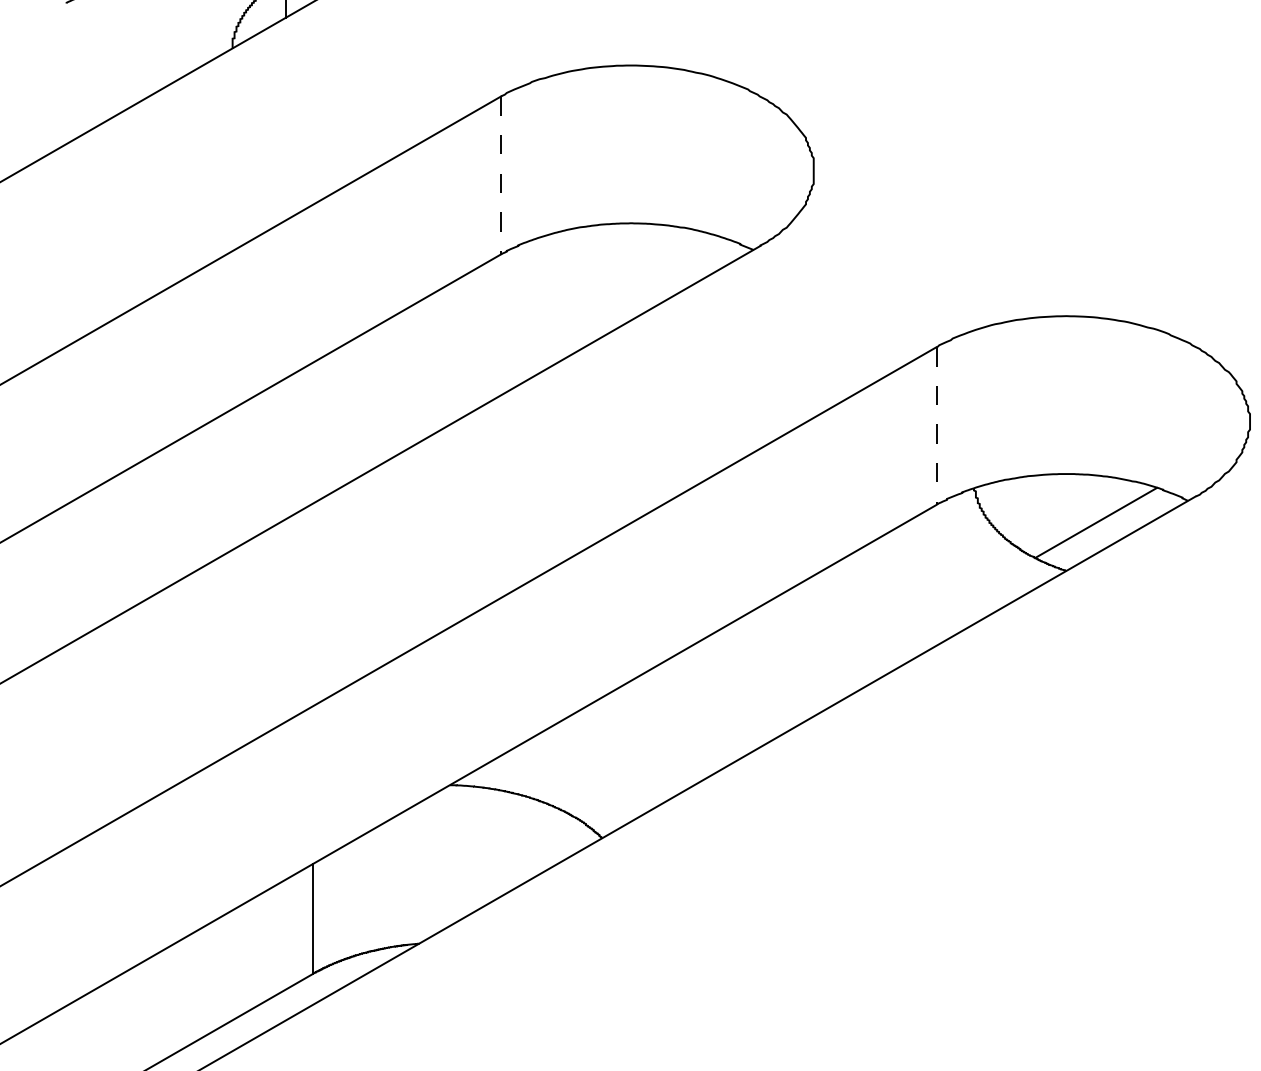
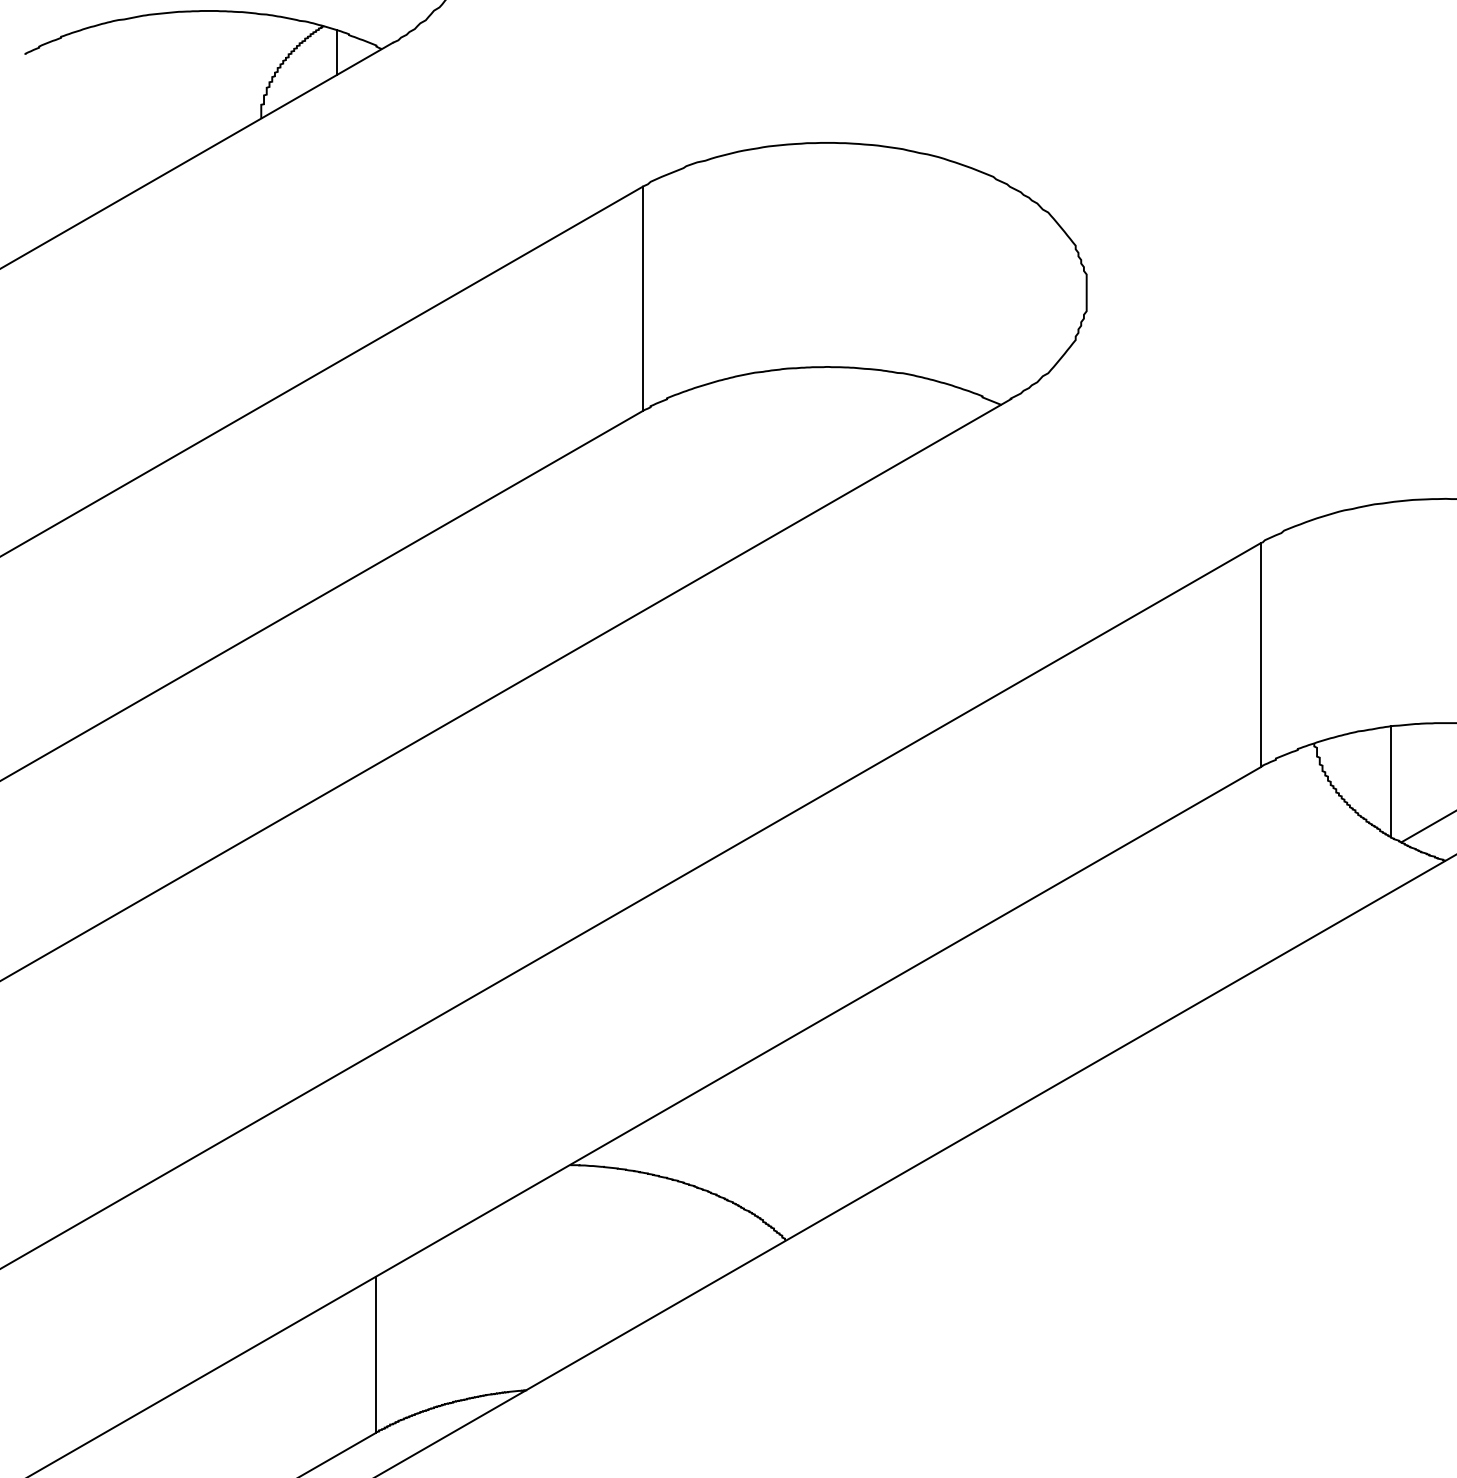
line: (501, 175) -> (643, 299), dashed -> solid
line: (936, 426) -> (1261, 655), dashed -> solid
line: (1027, 514) -> (1390, 780), added

